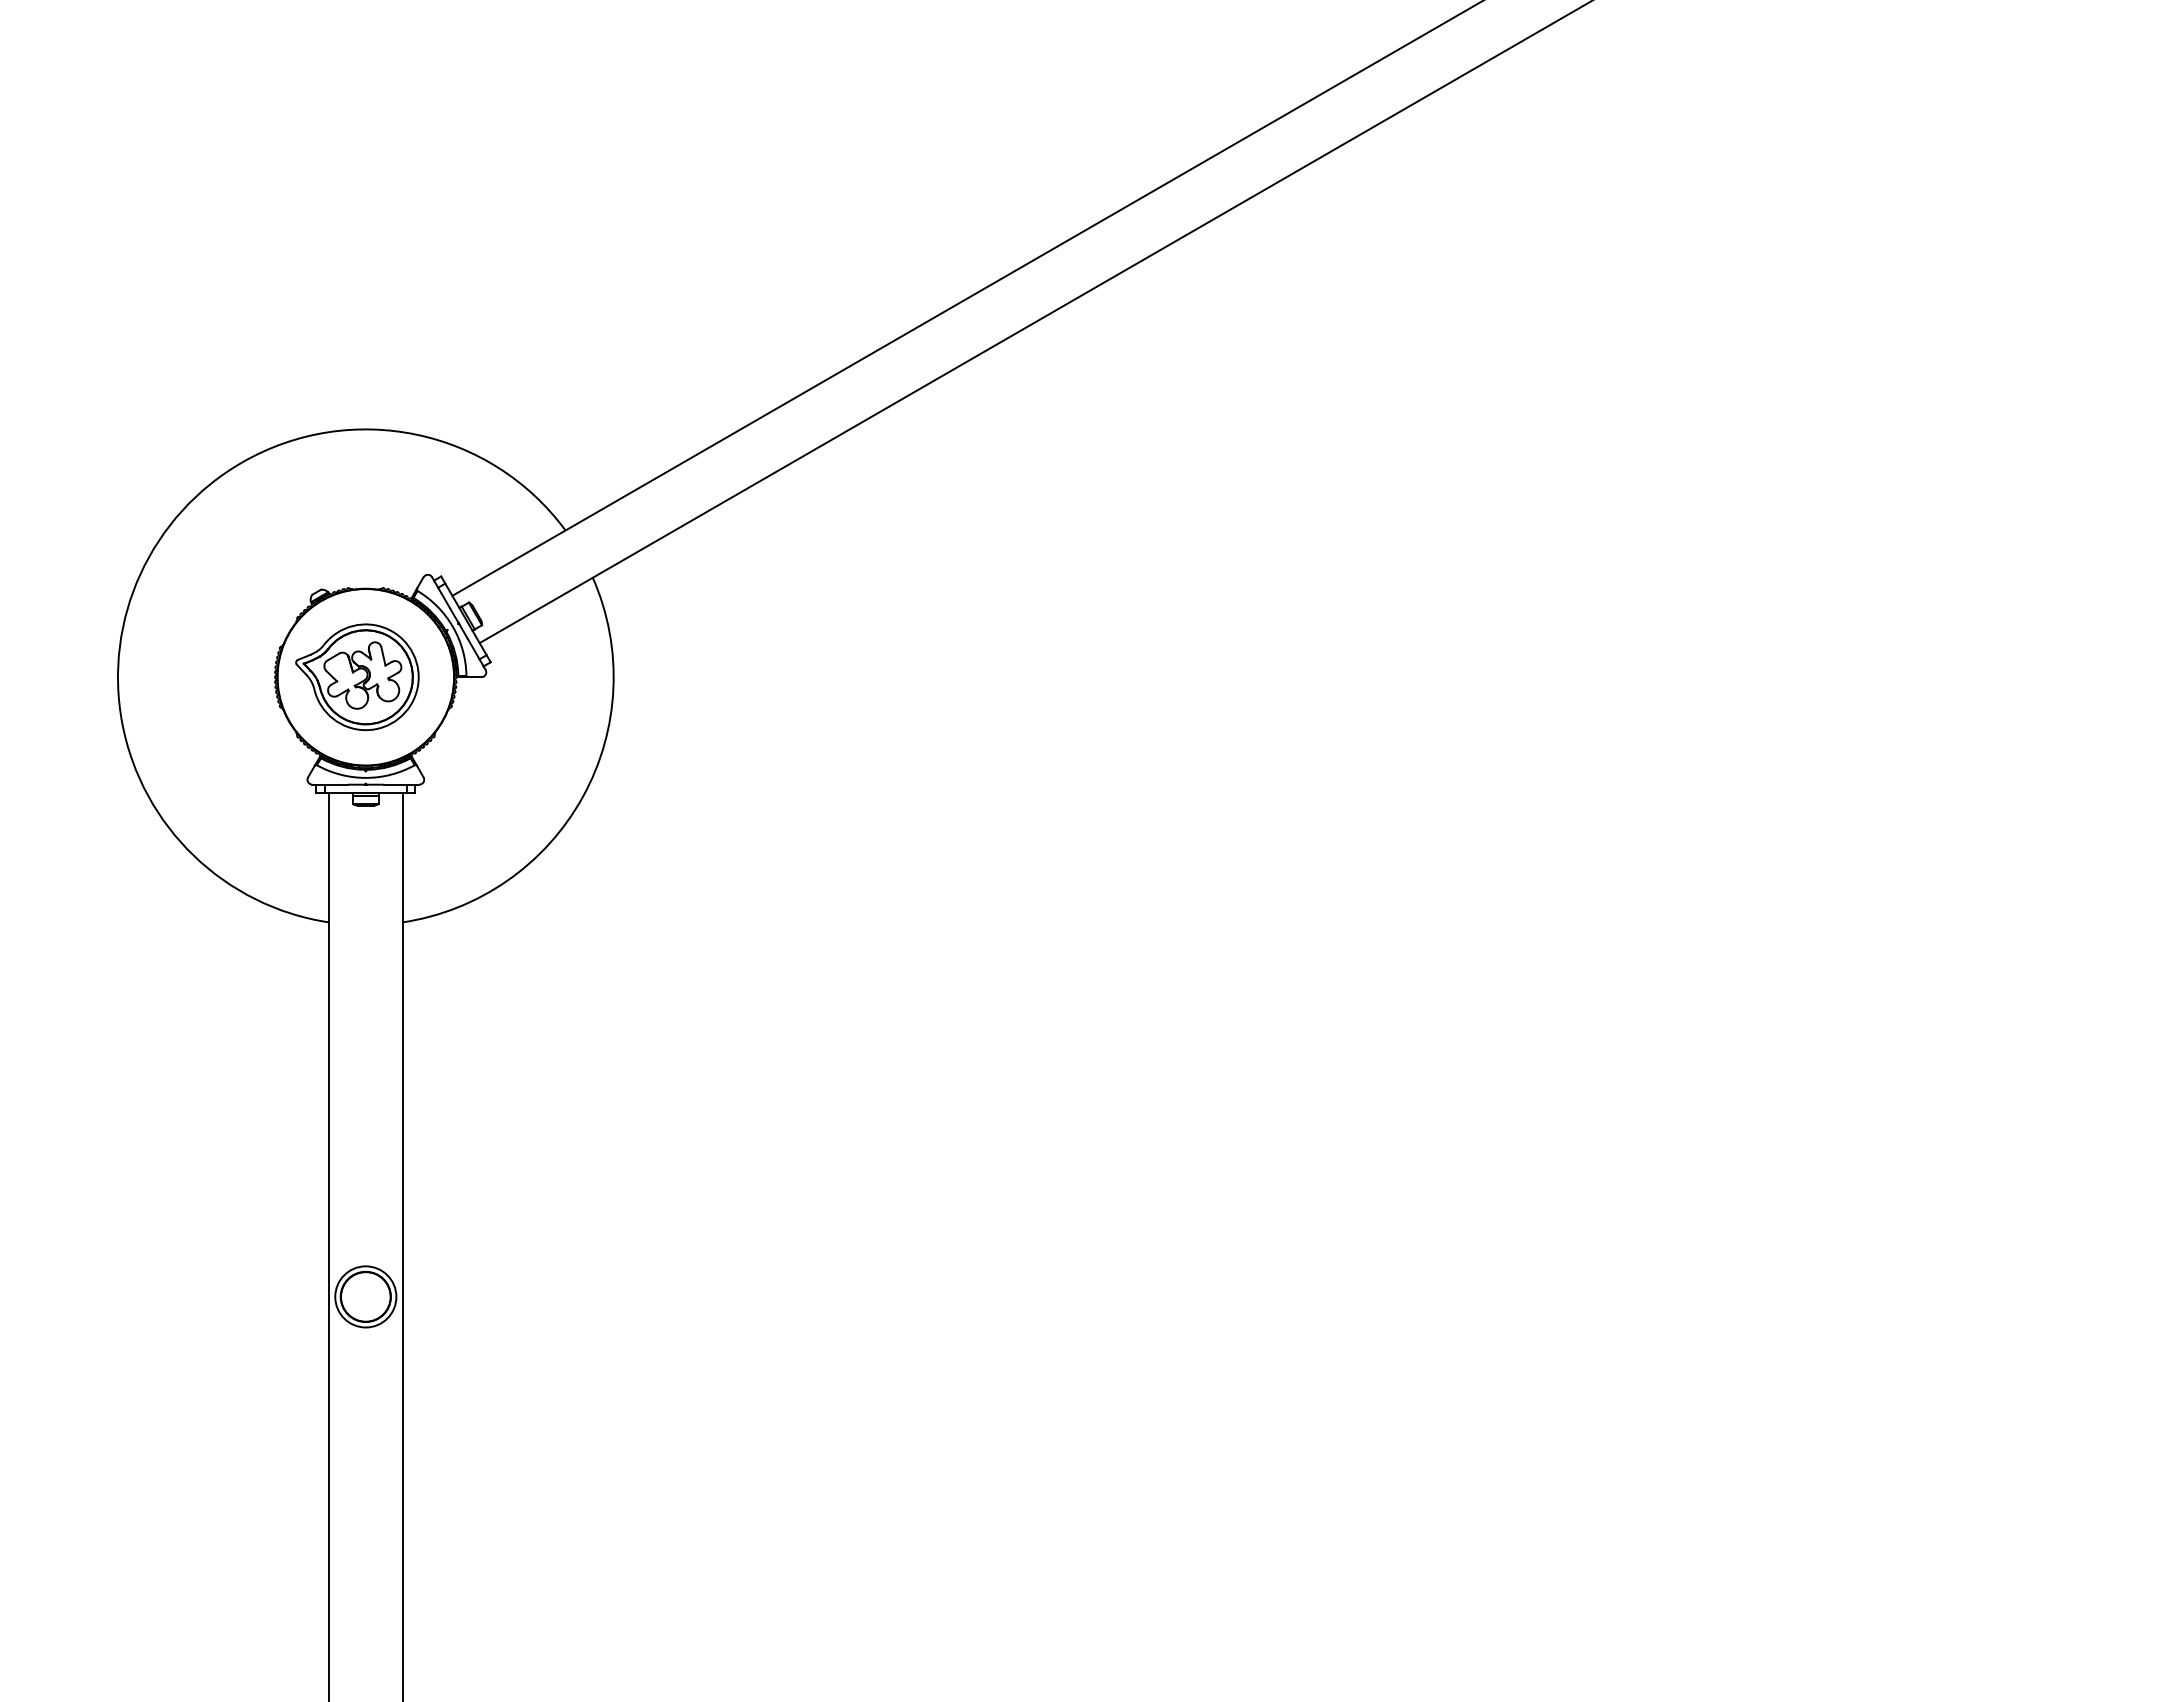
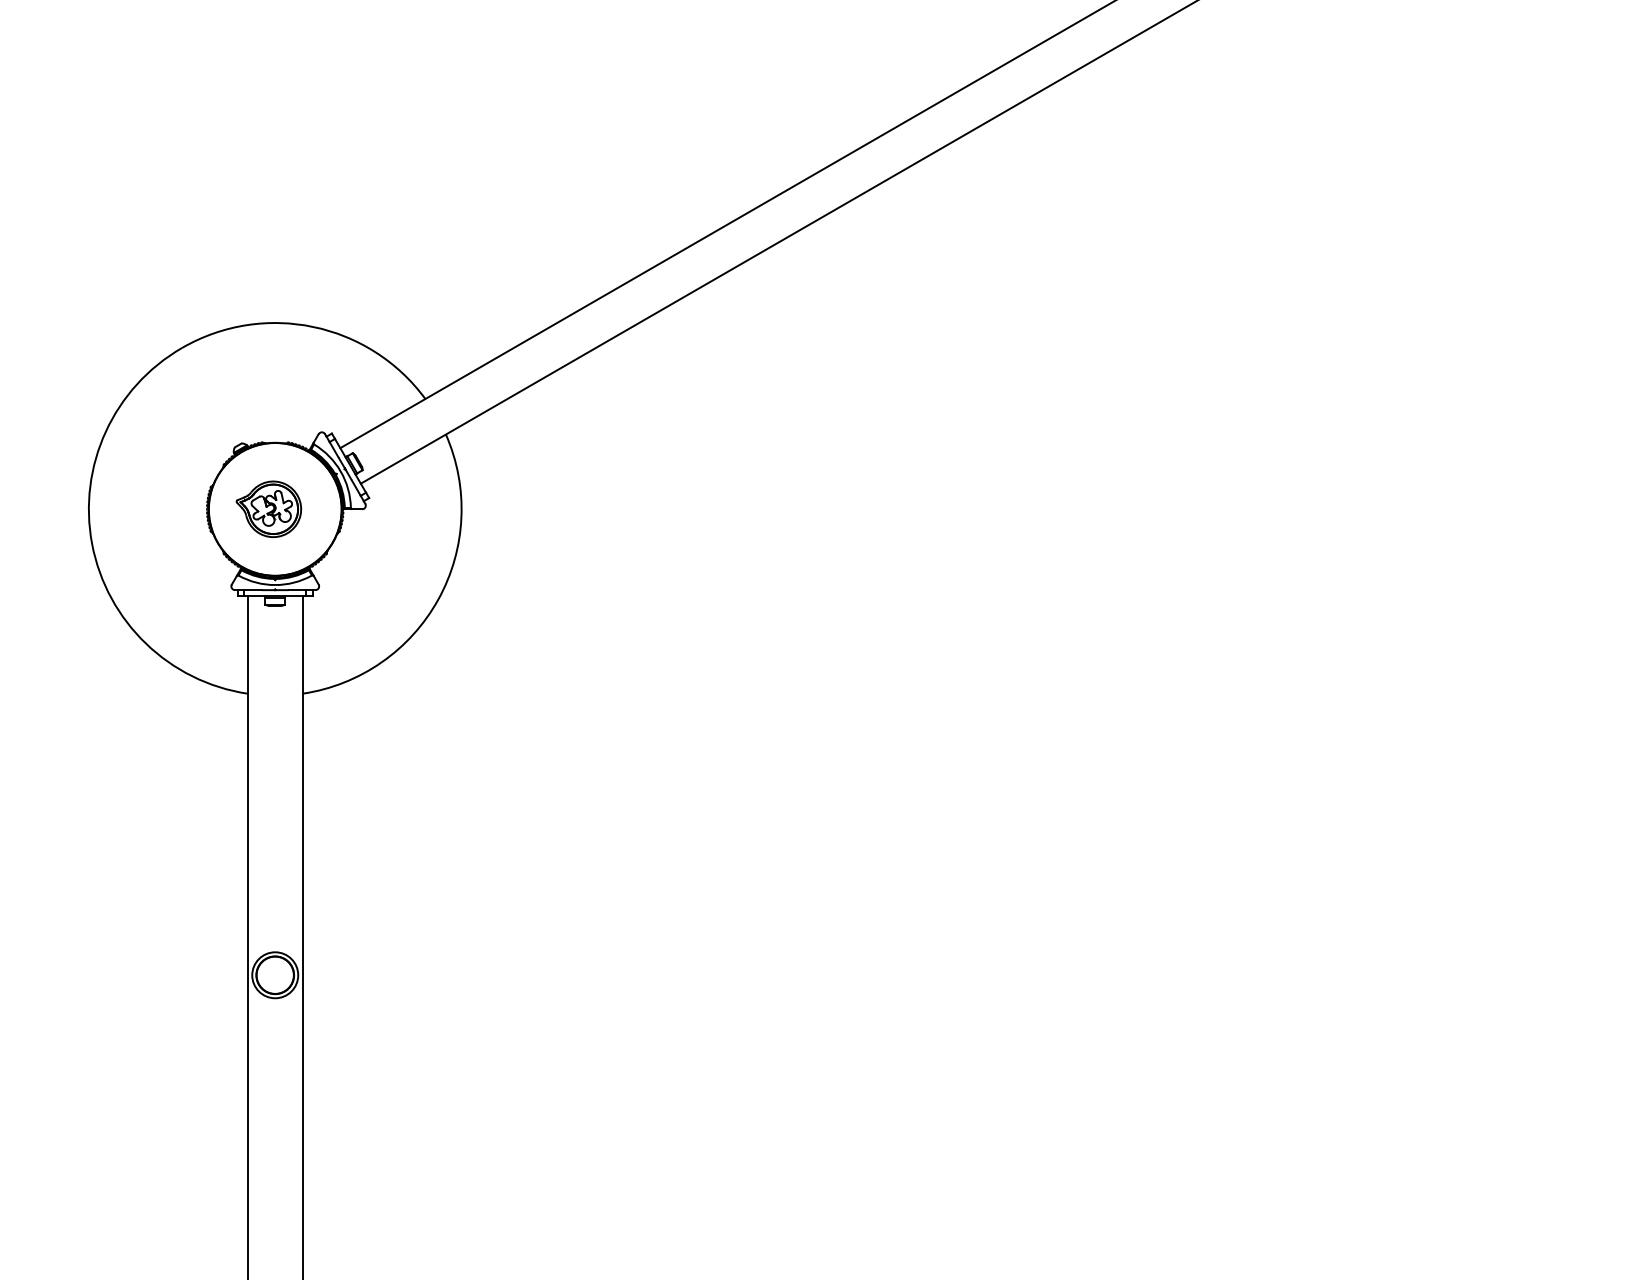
part: (357, 676) -> (268, 508), size x0.7

